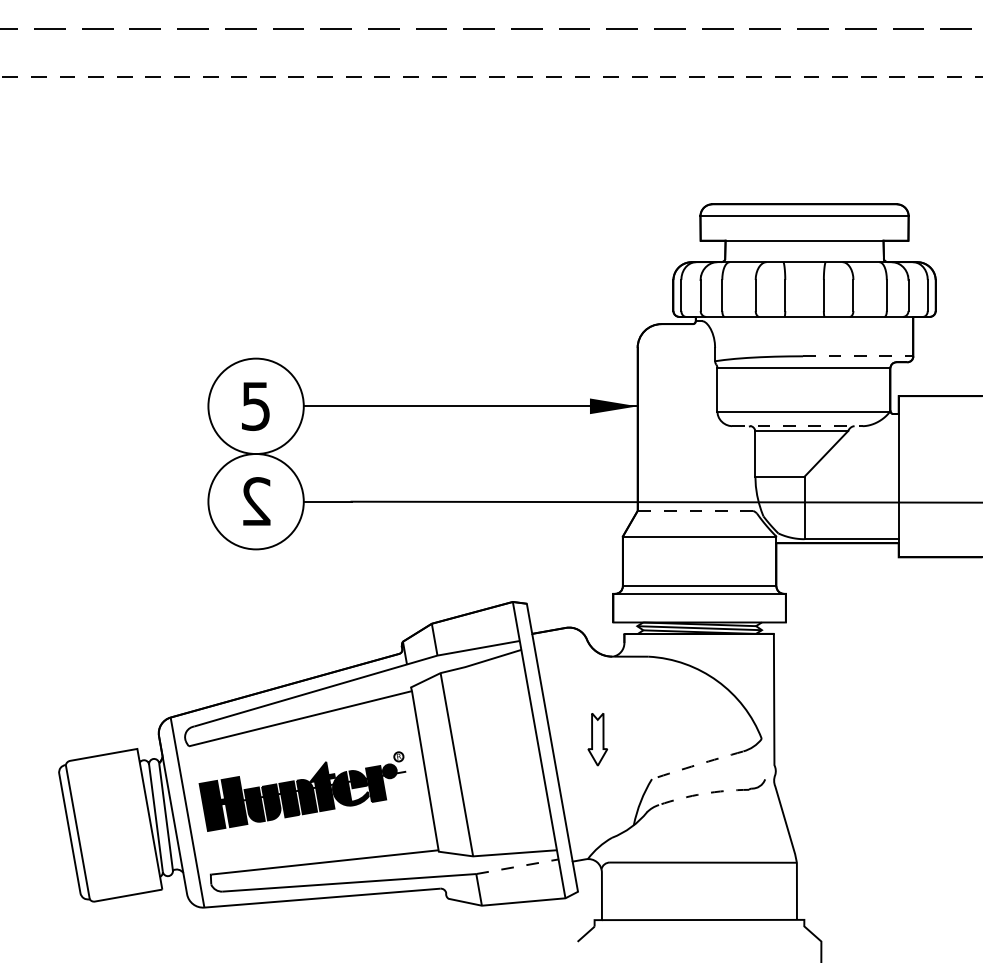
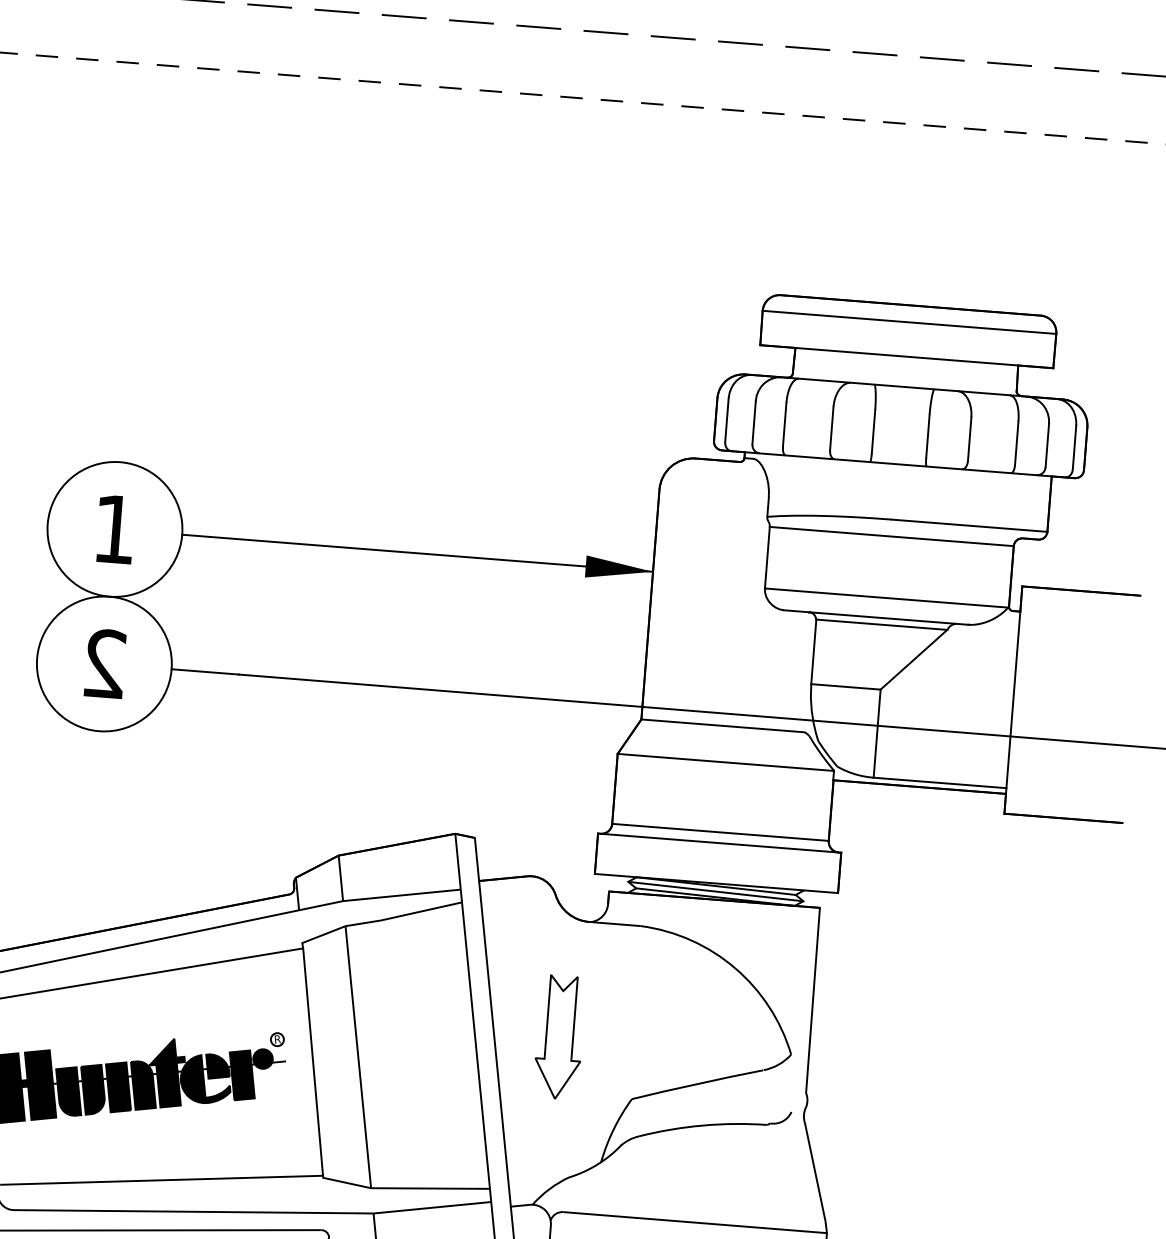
line: (858, 356) -> (970, 526), dashed -> solid
text: (255, 406) -> (114, 529), 5 -> 1
line: (797, 426) -> (876, 617), dashed -> solid
line: (695, 511) -> (722, 726), dashed -> solid
part: (597, 739) -> (559, 1037), size x1.67
arc: (697, 764) -> (697, 1083), dashed -> solid
arc: (703, 793) -> (702, 1125), dashed -> solid
line: (517, 866) -> (432, 1207), dashed -> solid

